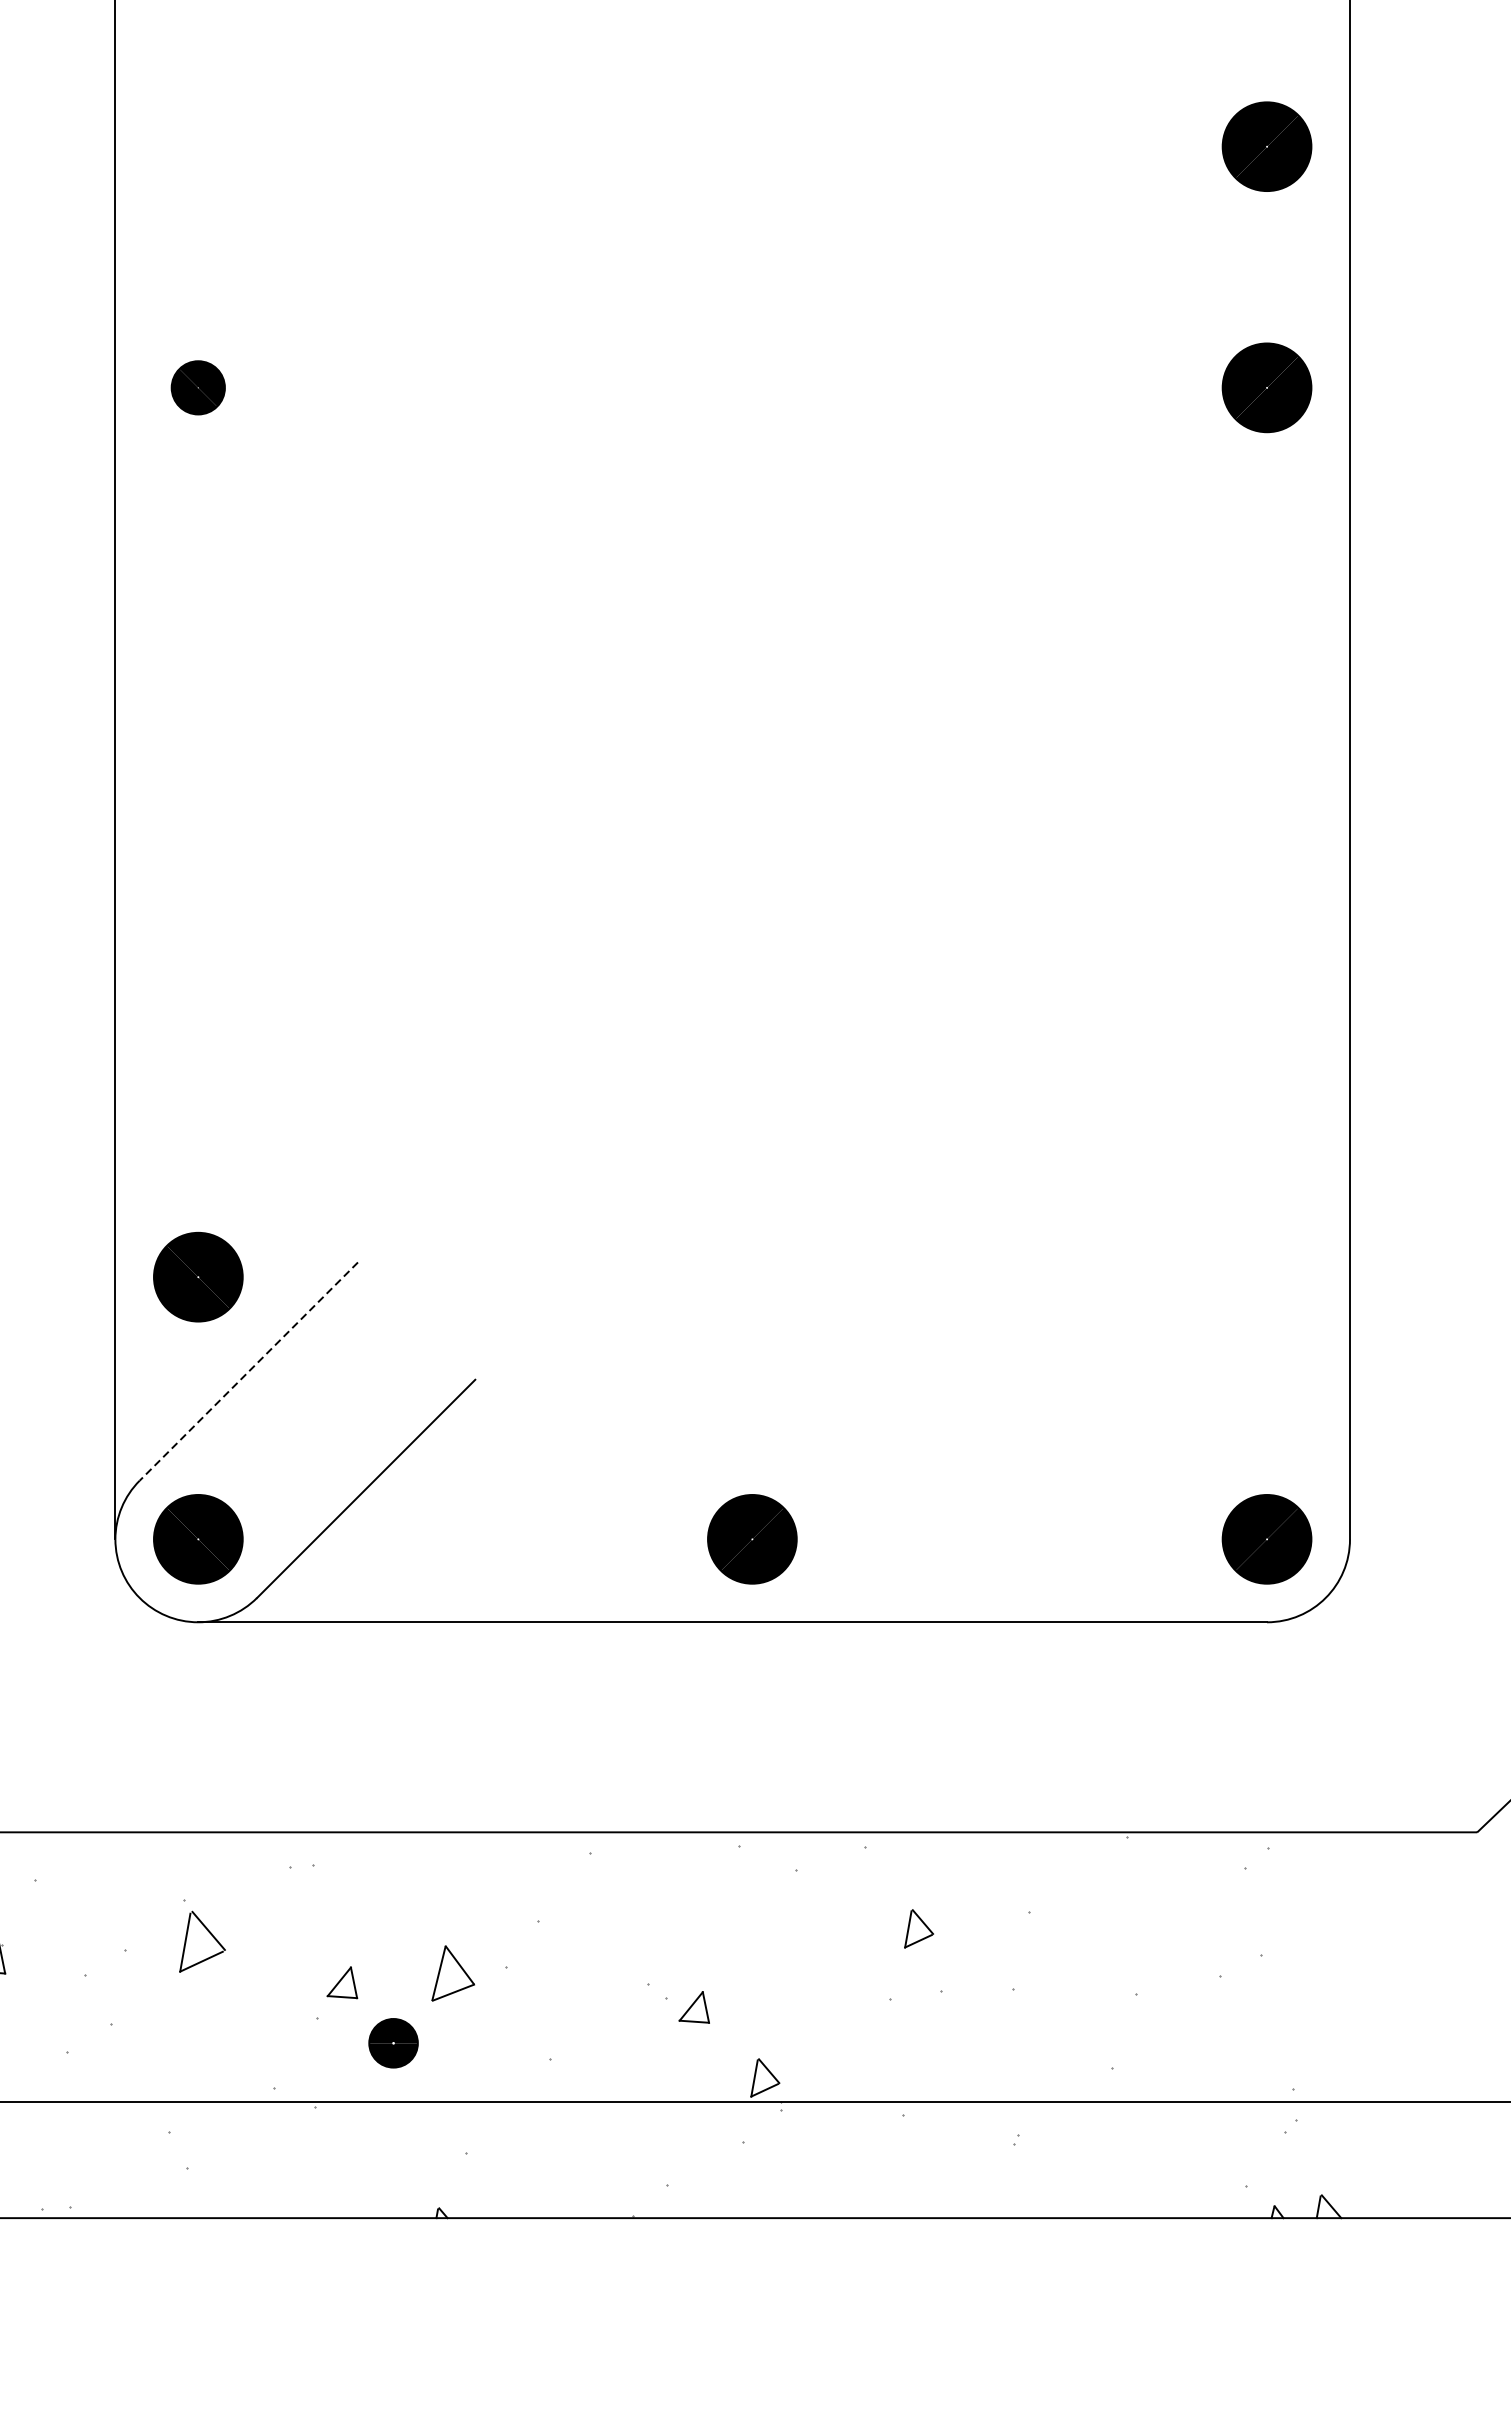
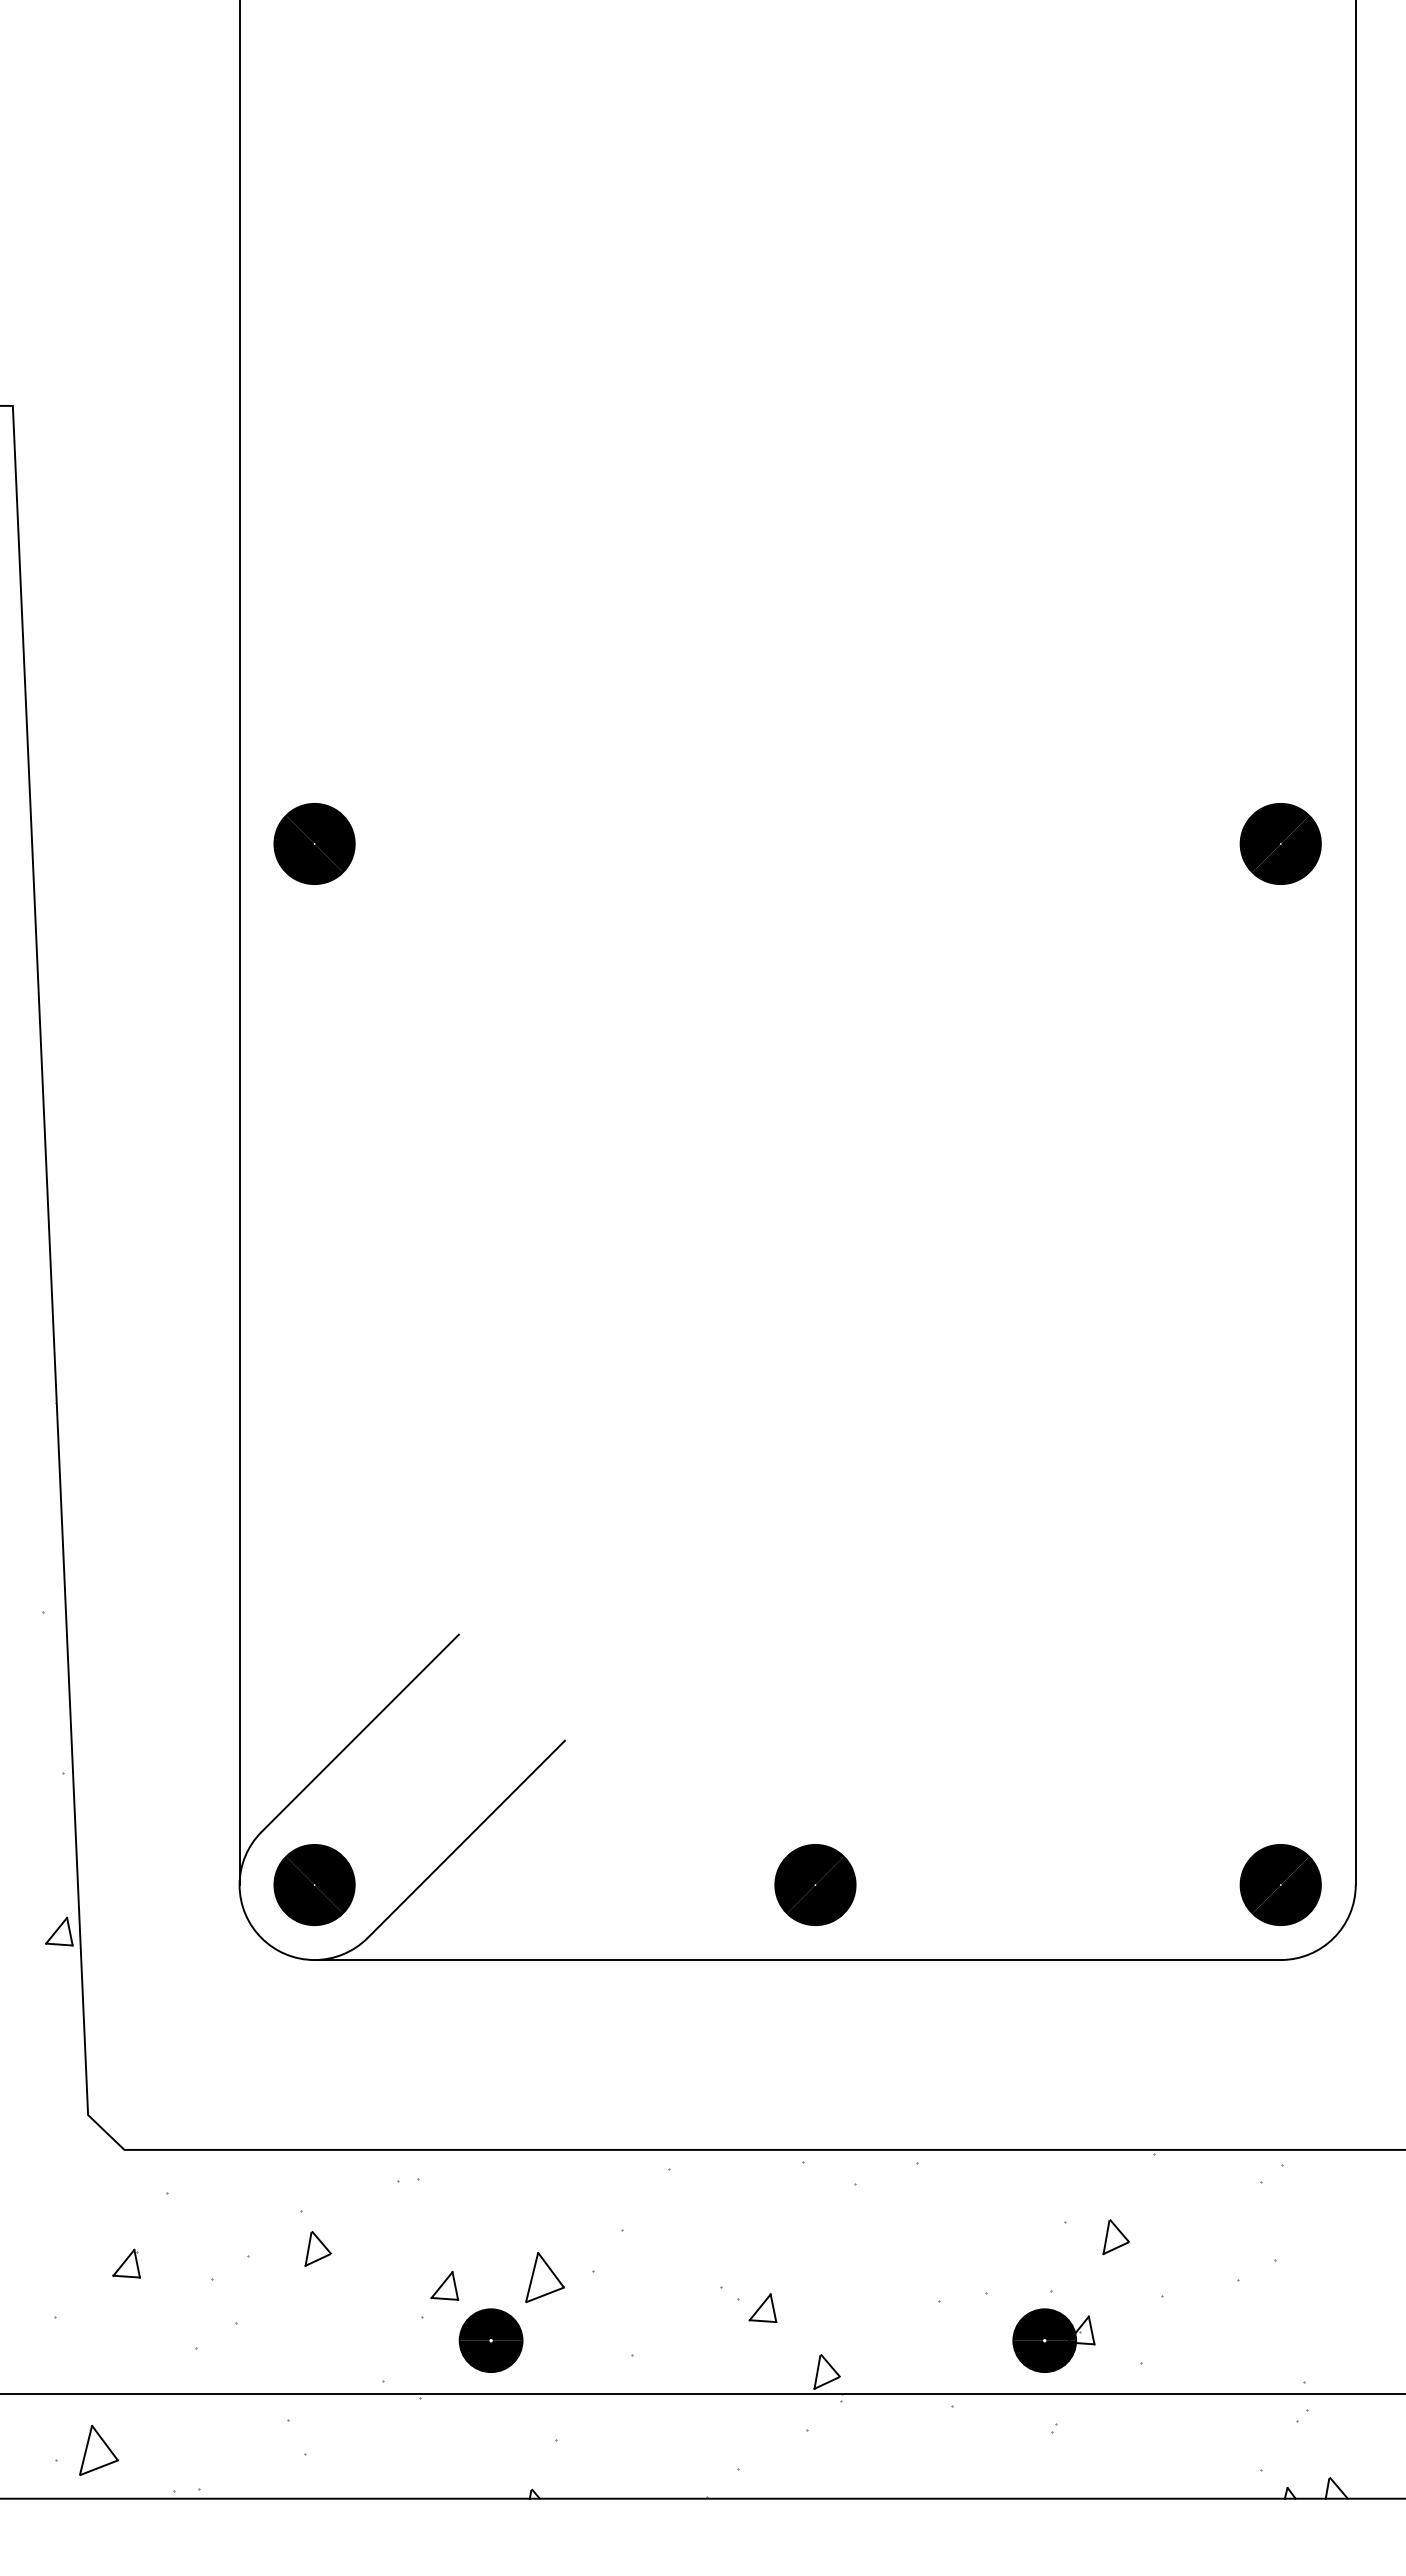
part: (1266, 146) -> (1280, 625), removed
part: (198, 387) -> (314, 843), size x1.67
part: (198, 1276) -> (314, 1647), removed
line: (249, 1371) -> (360, 1733), dashed -> solid
part: (918, 1929) -> (1115, 2237), moved
part: (201, 1941) -> (317, 2248), size x0.62
part: (392, 2043) -> (490, 2340), size x1.43
part: (1015, 2043) -> (1053, 2340), added

